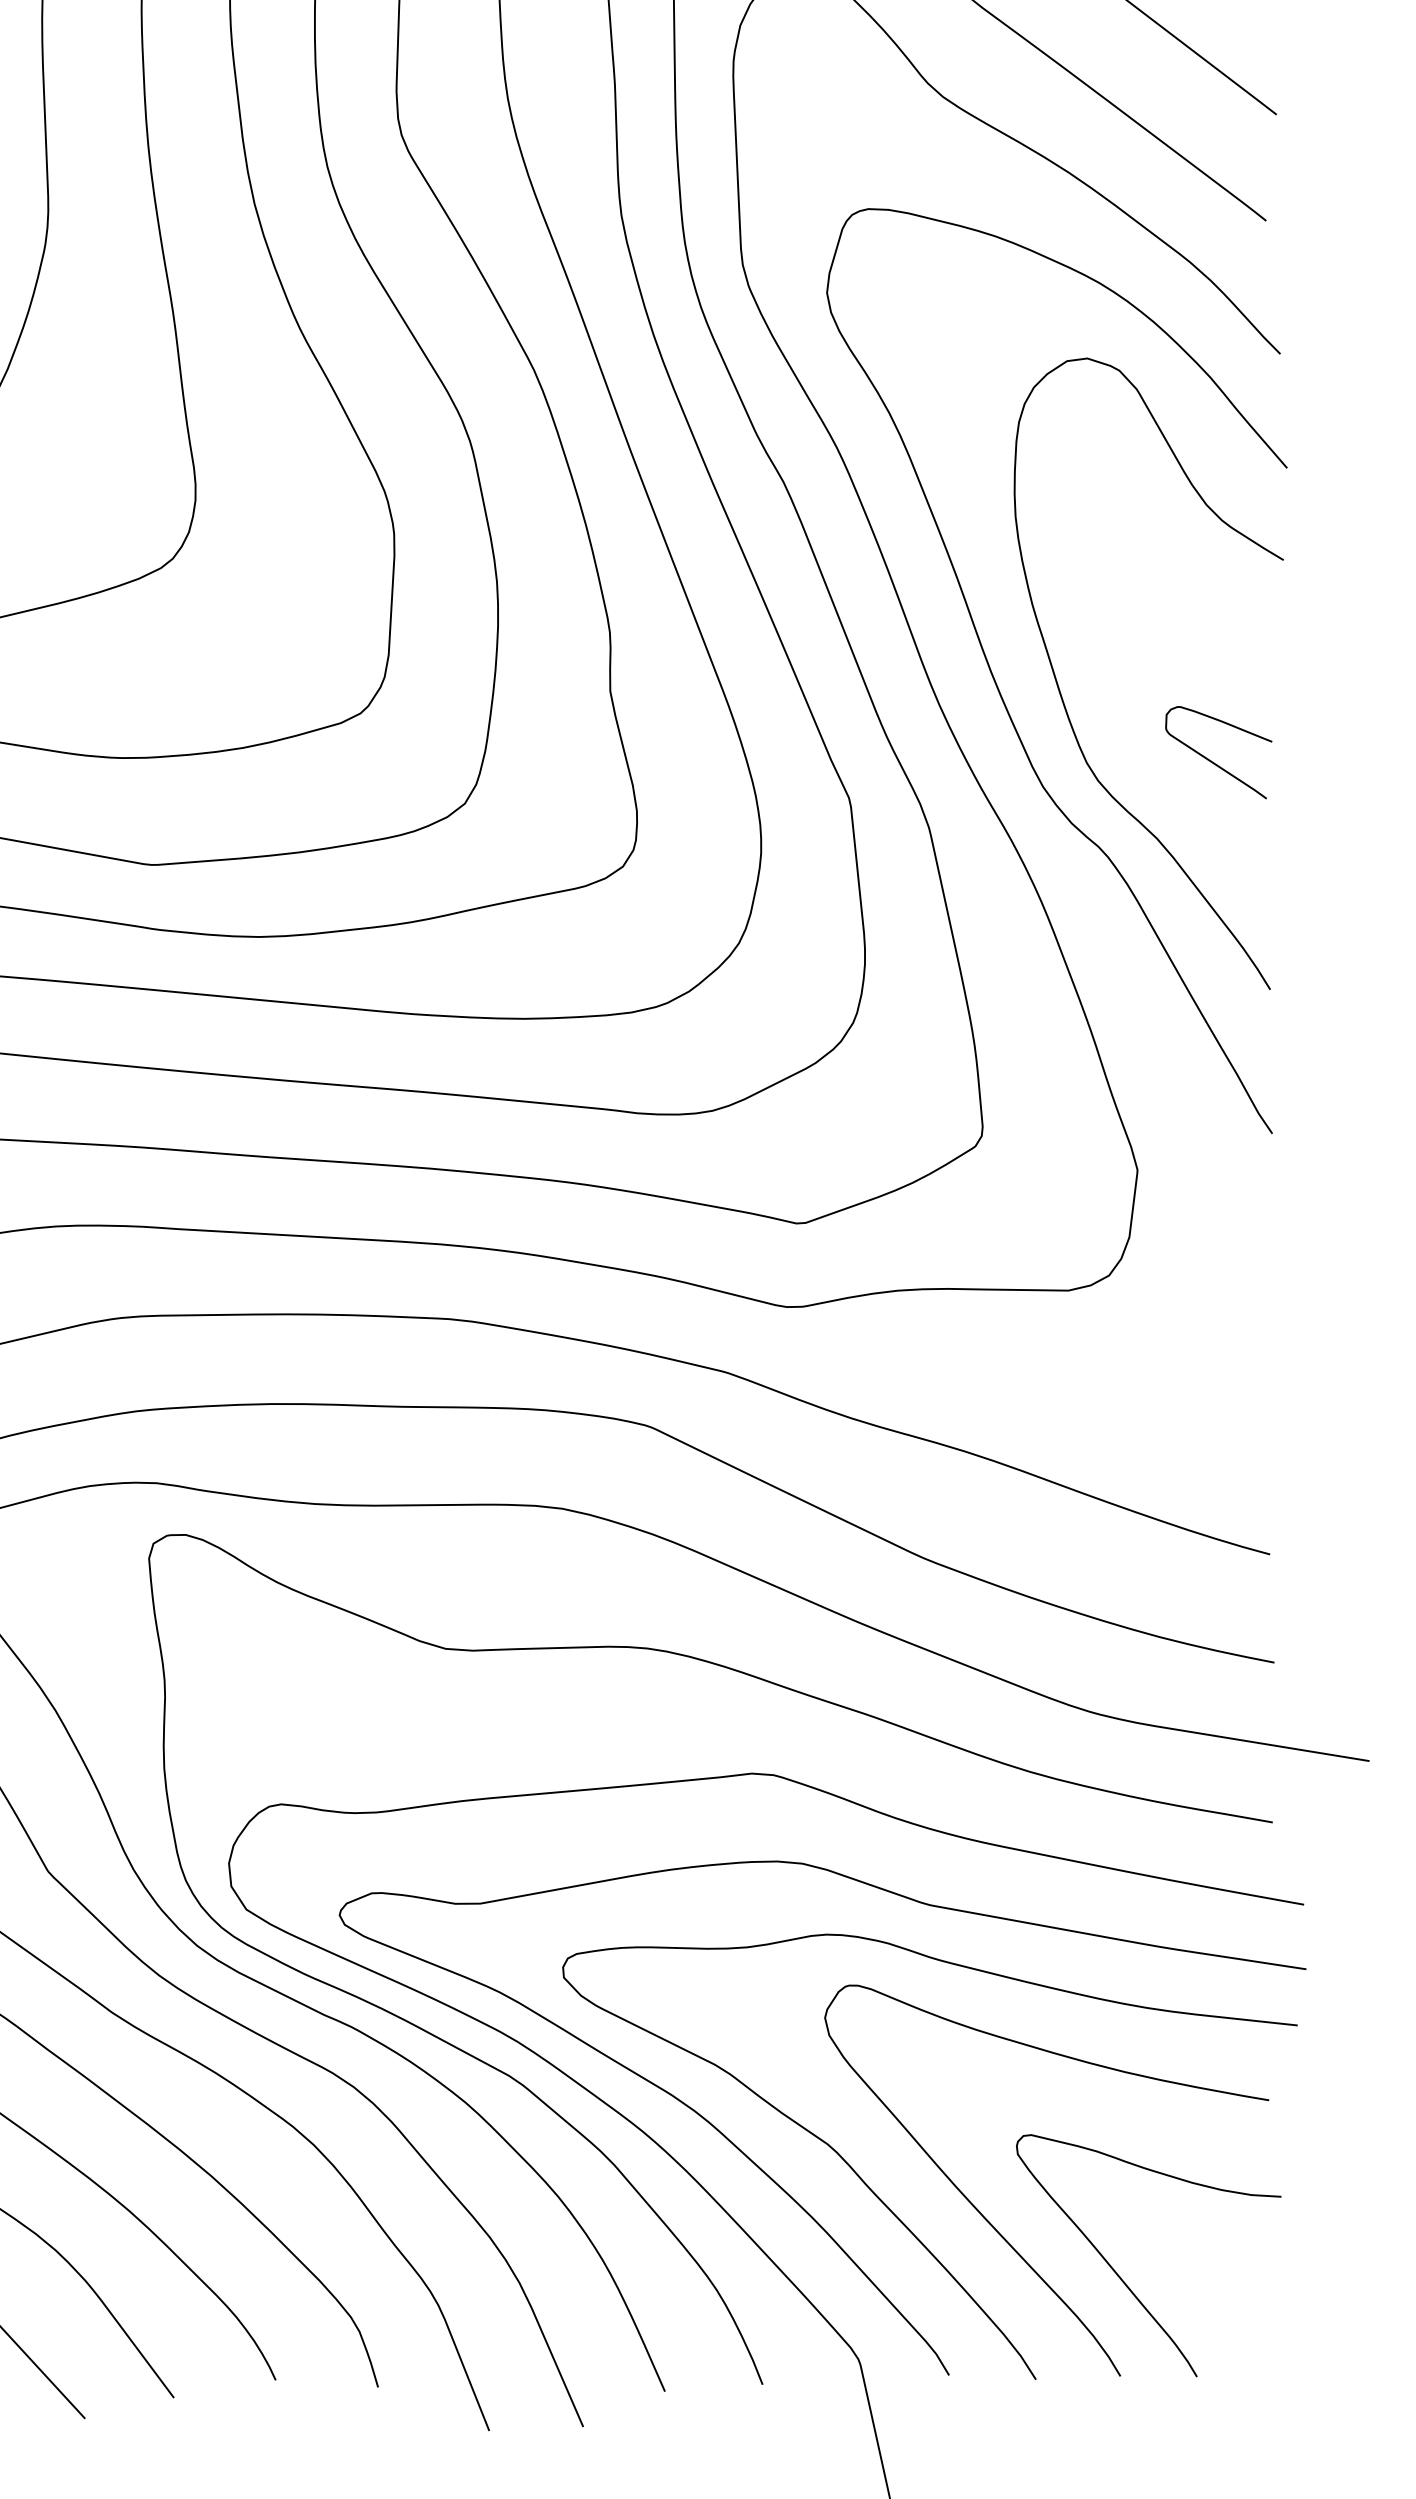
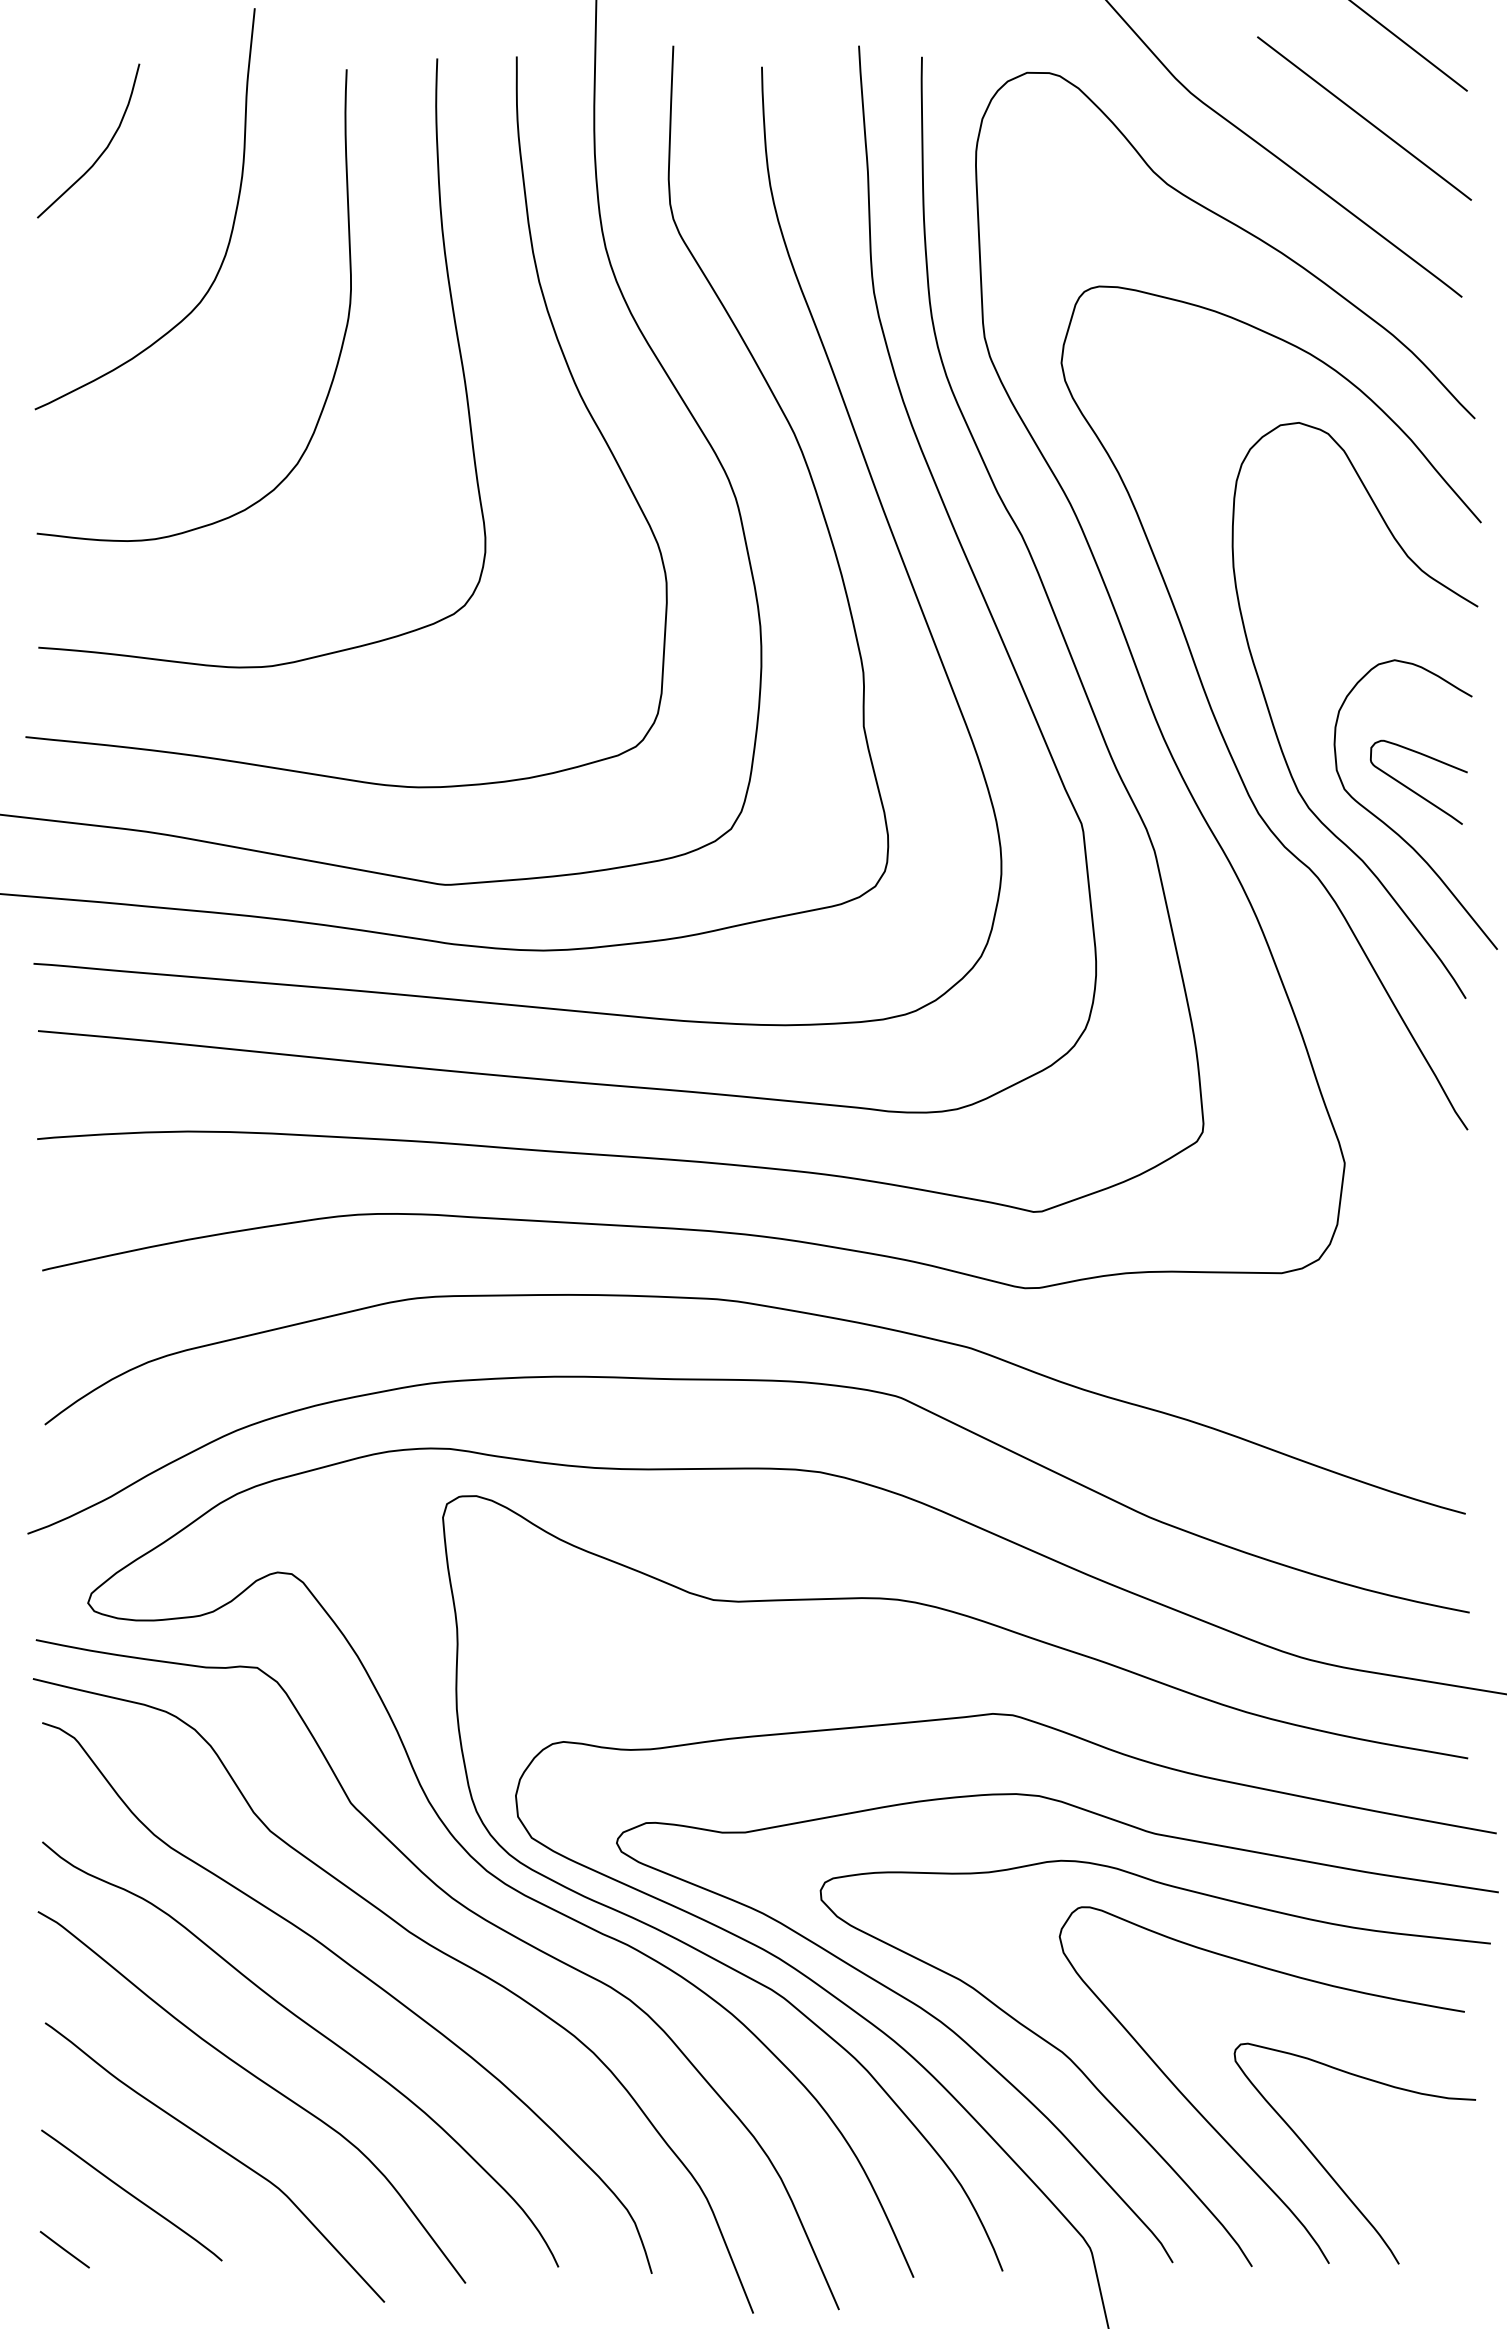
curve: (1189, 803) -> (1392, 828), added

